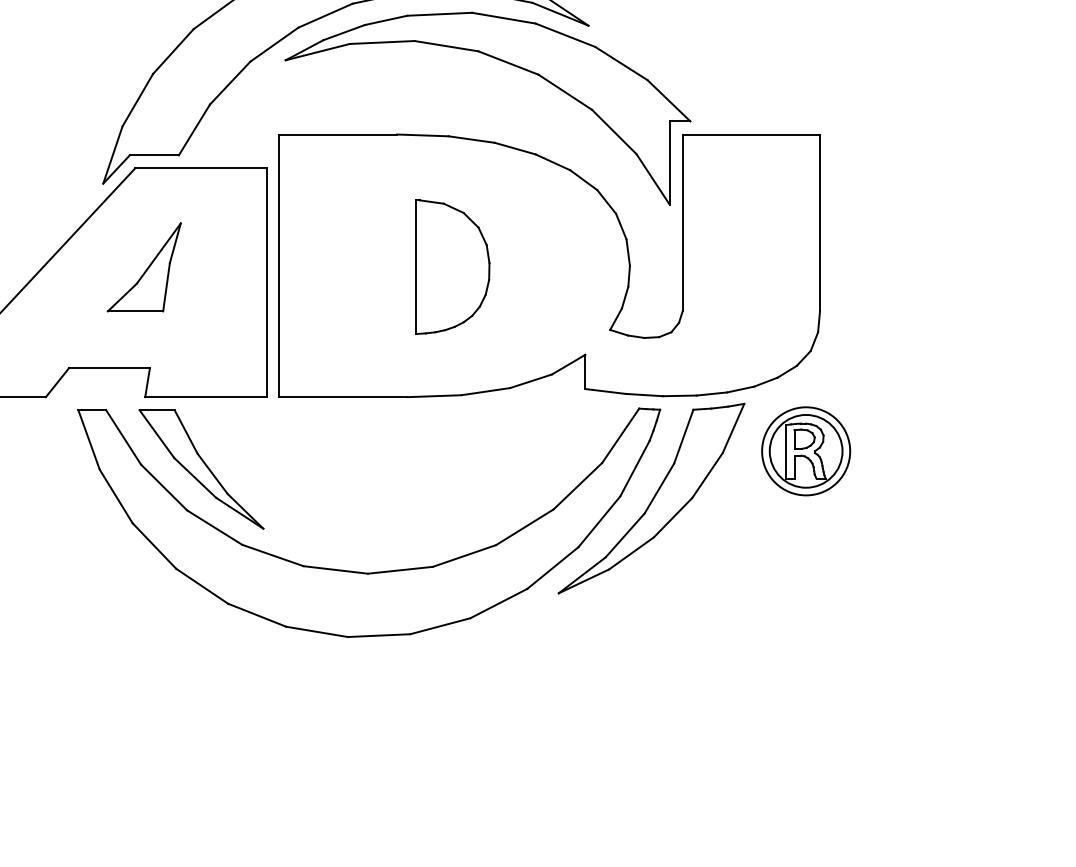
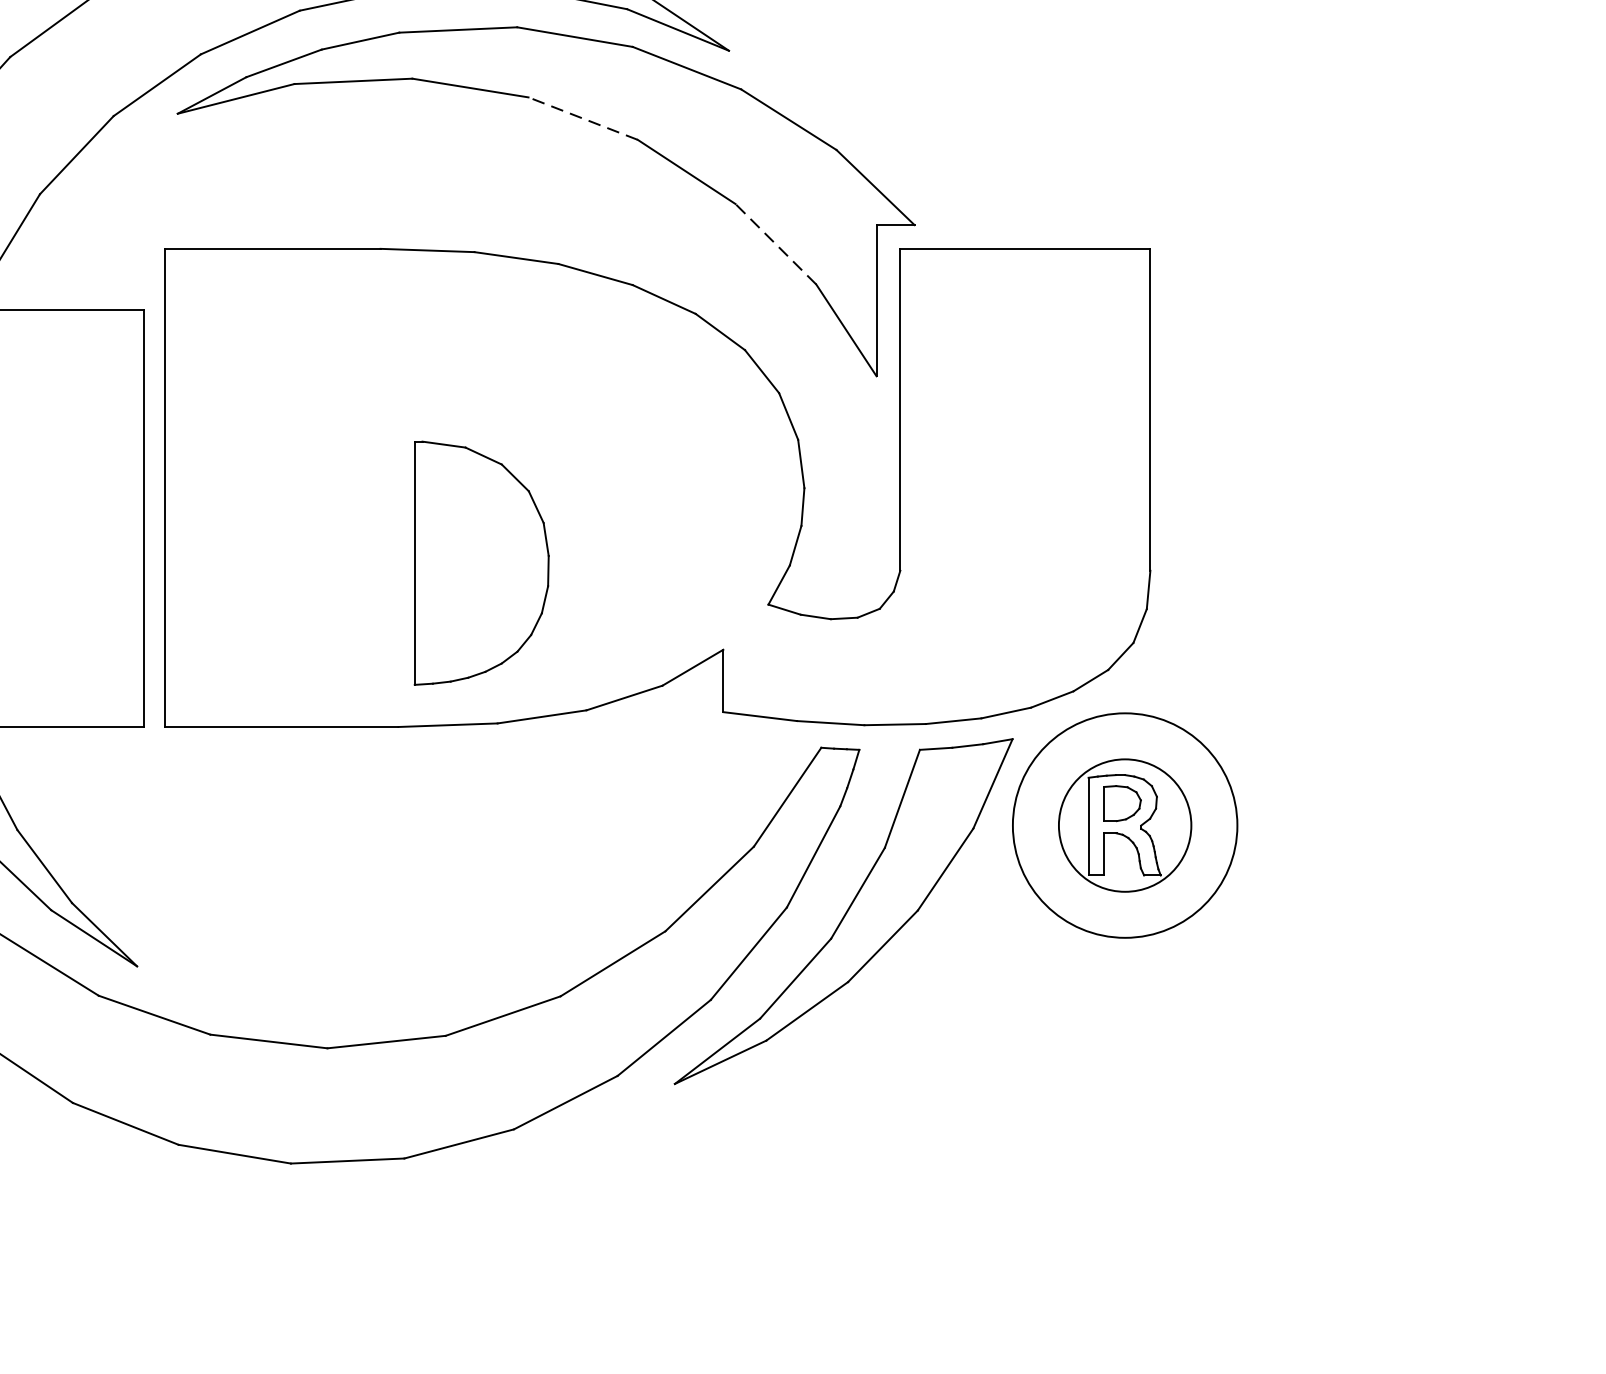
line: (507, 62) -> (581, 117), solid -> dashed
line: (613, 131) -> (774, 243), solid -> dashed
part: (452, 266) -> (481, 561), moved
circle: (806, 451) -> (1125, 825), size x1.4

